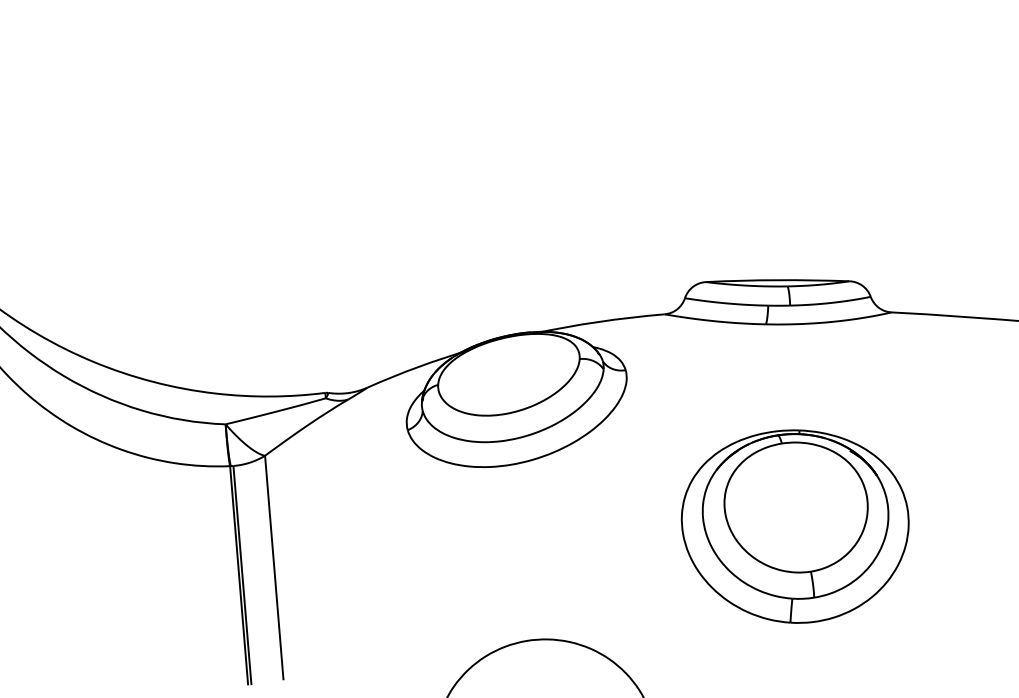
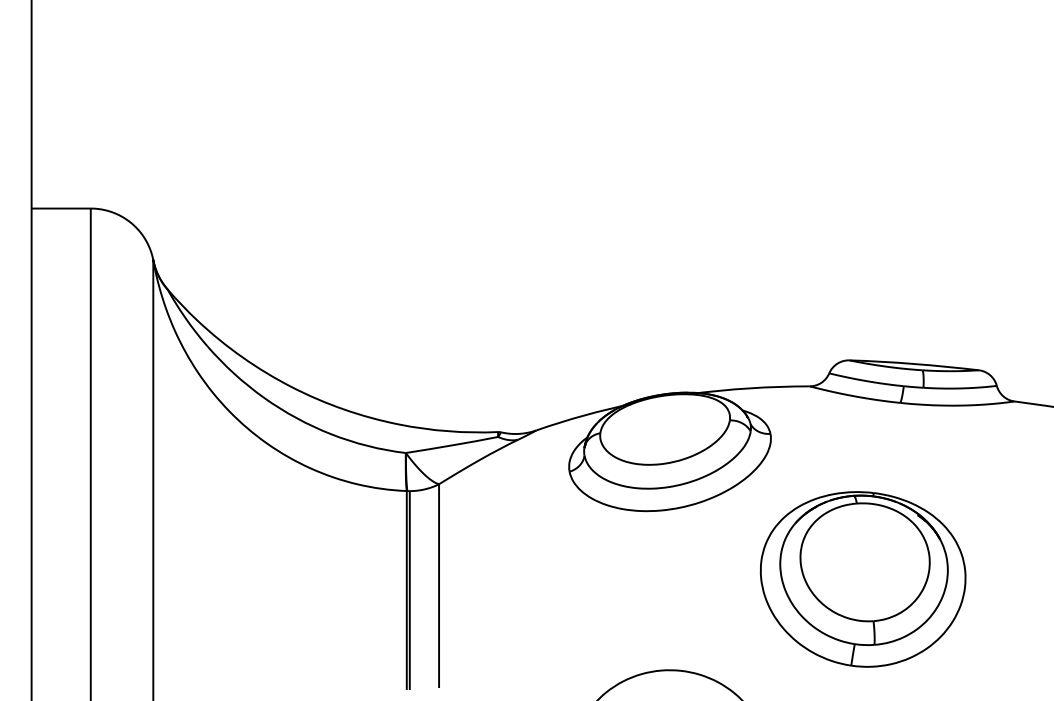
part: (794, 526) -> (862, 579), moved

